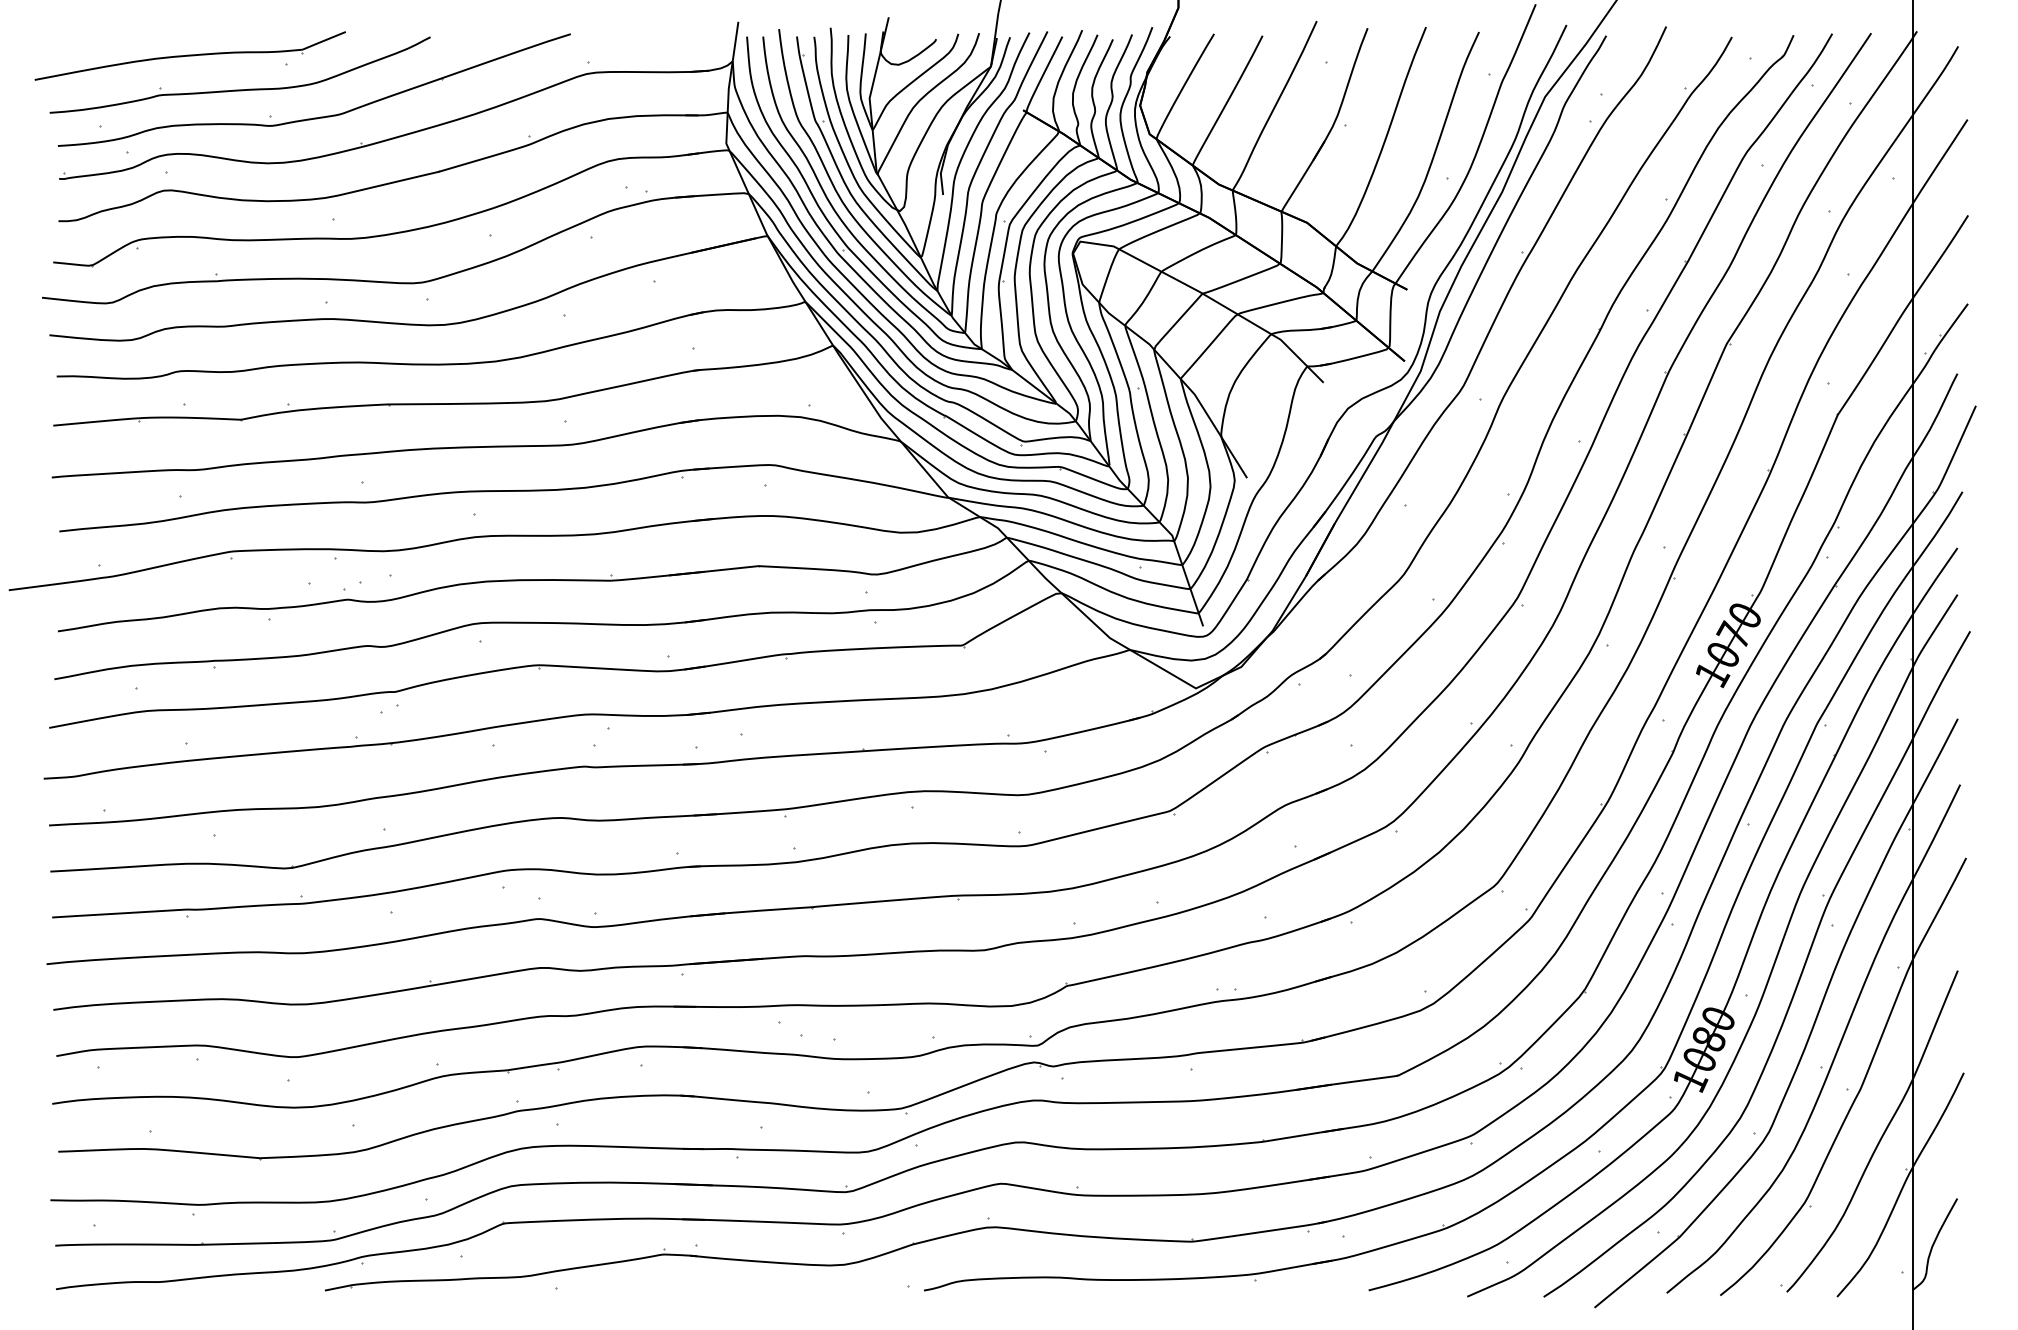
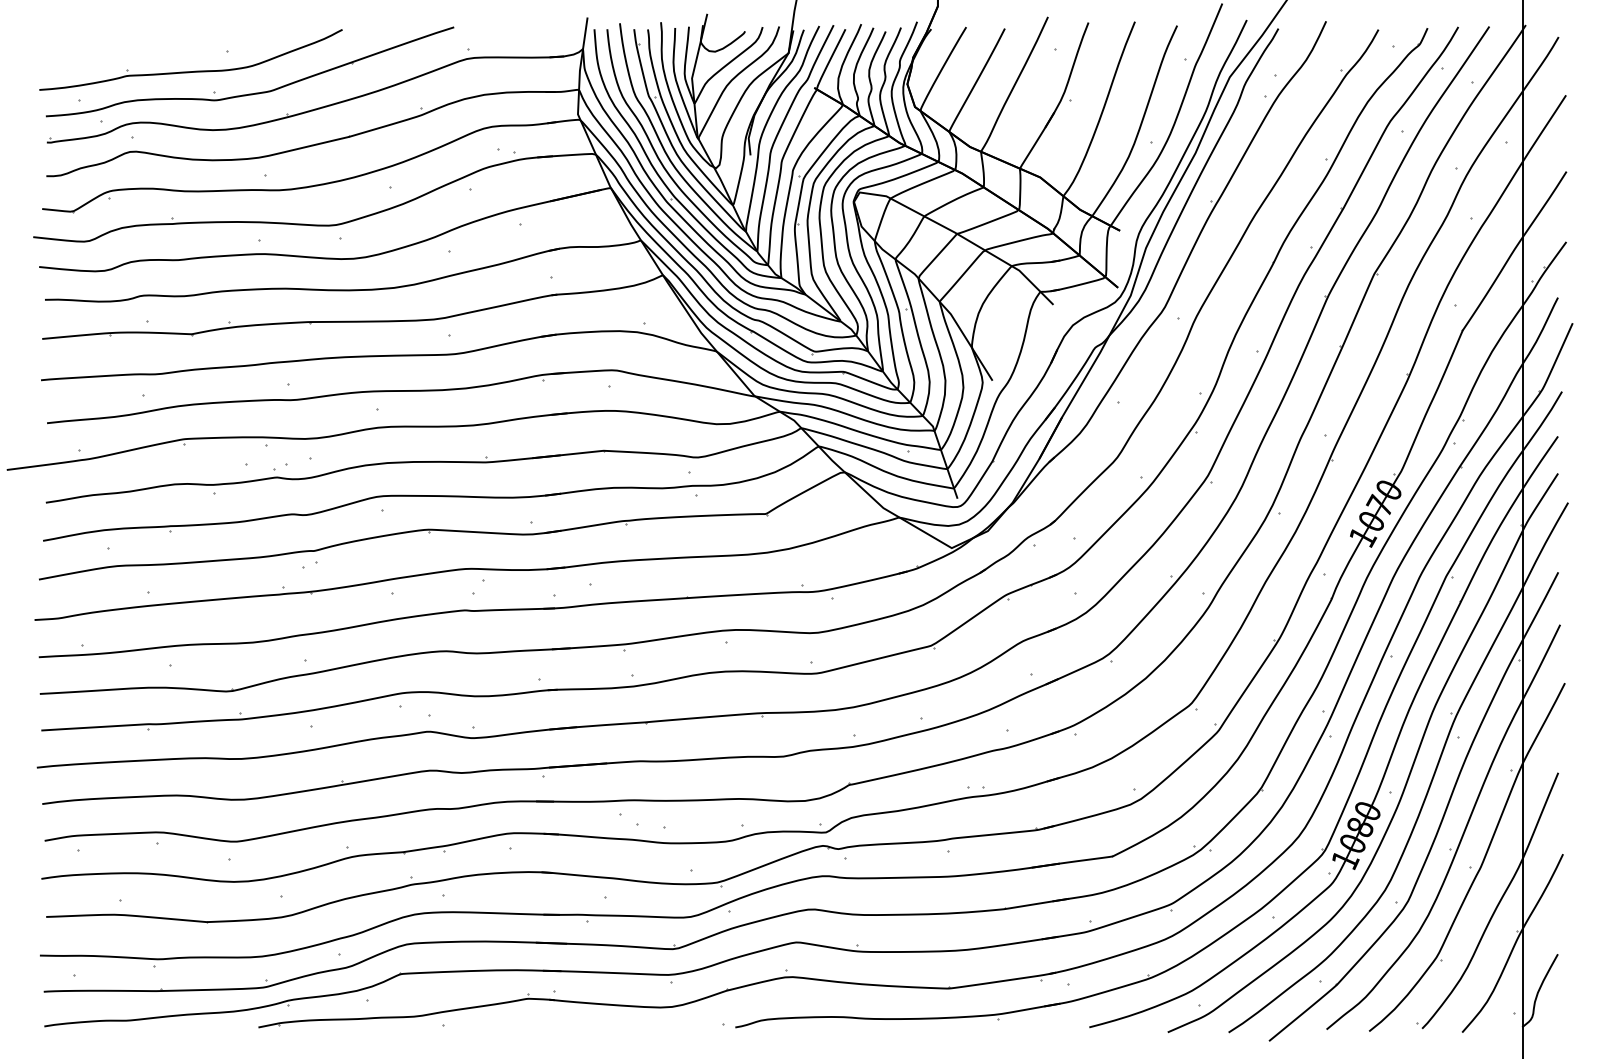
part: (190, 55) -> (151, 44), removed

